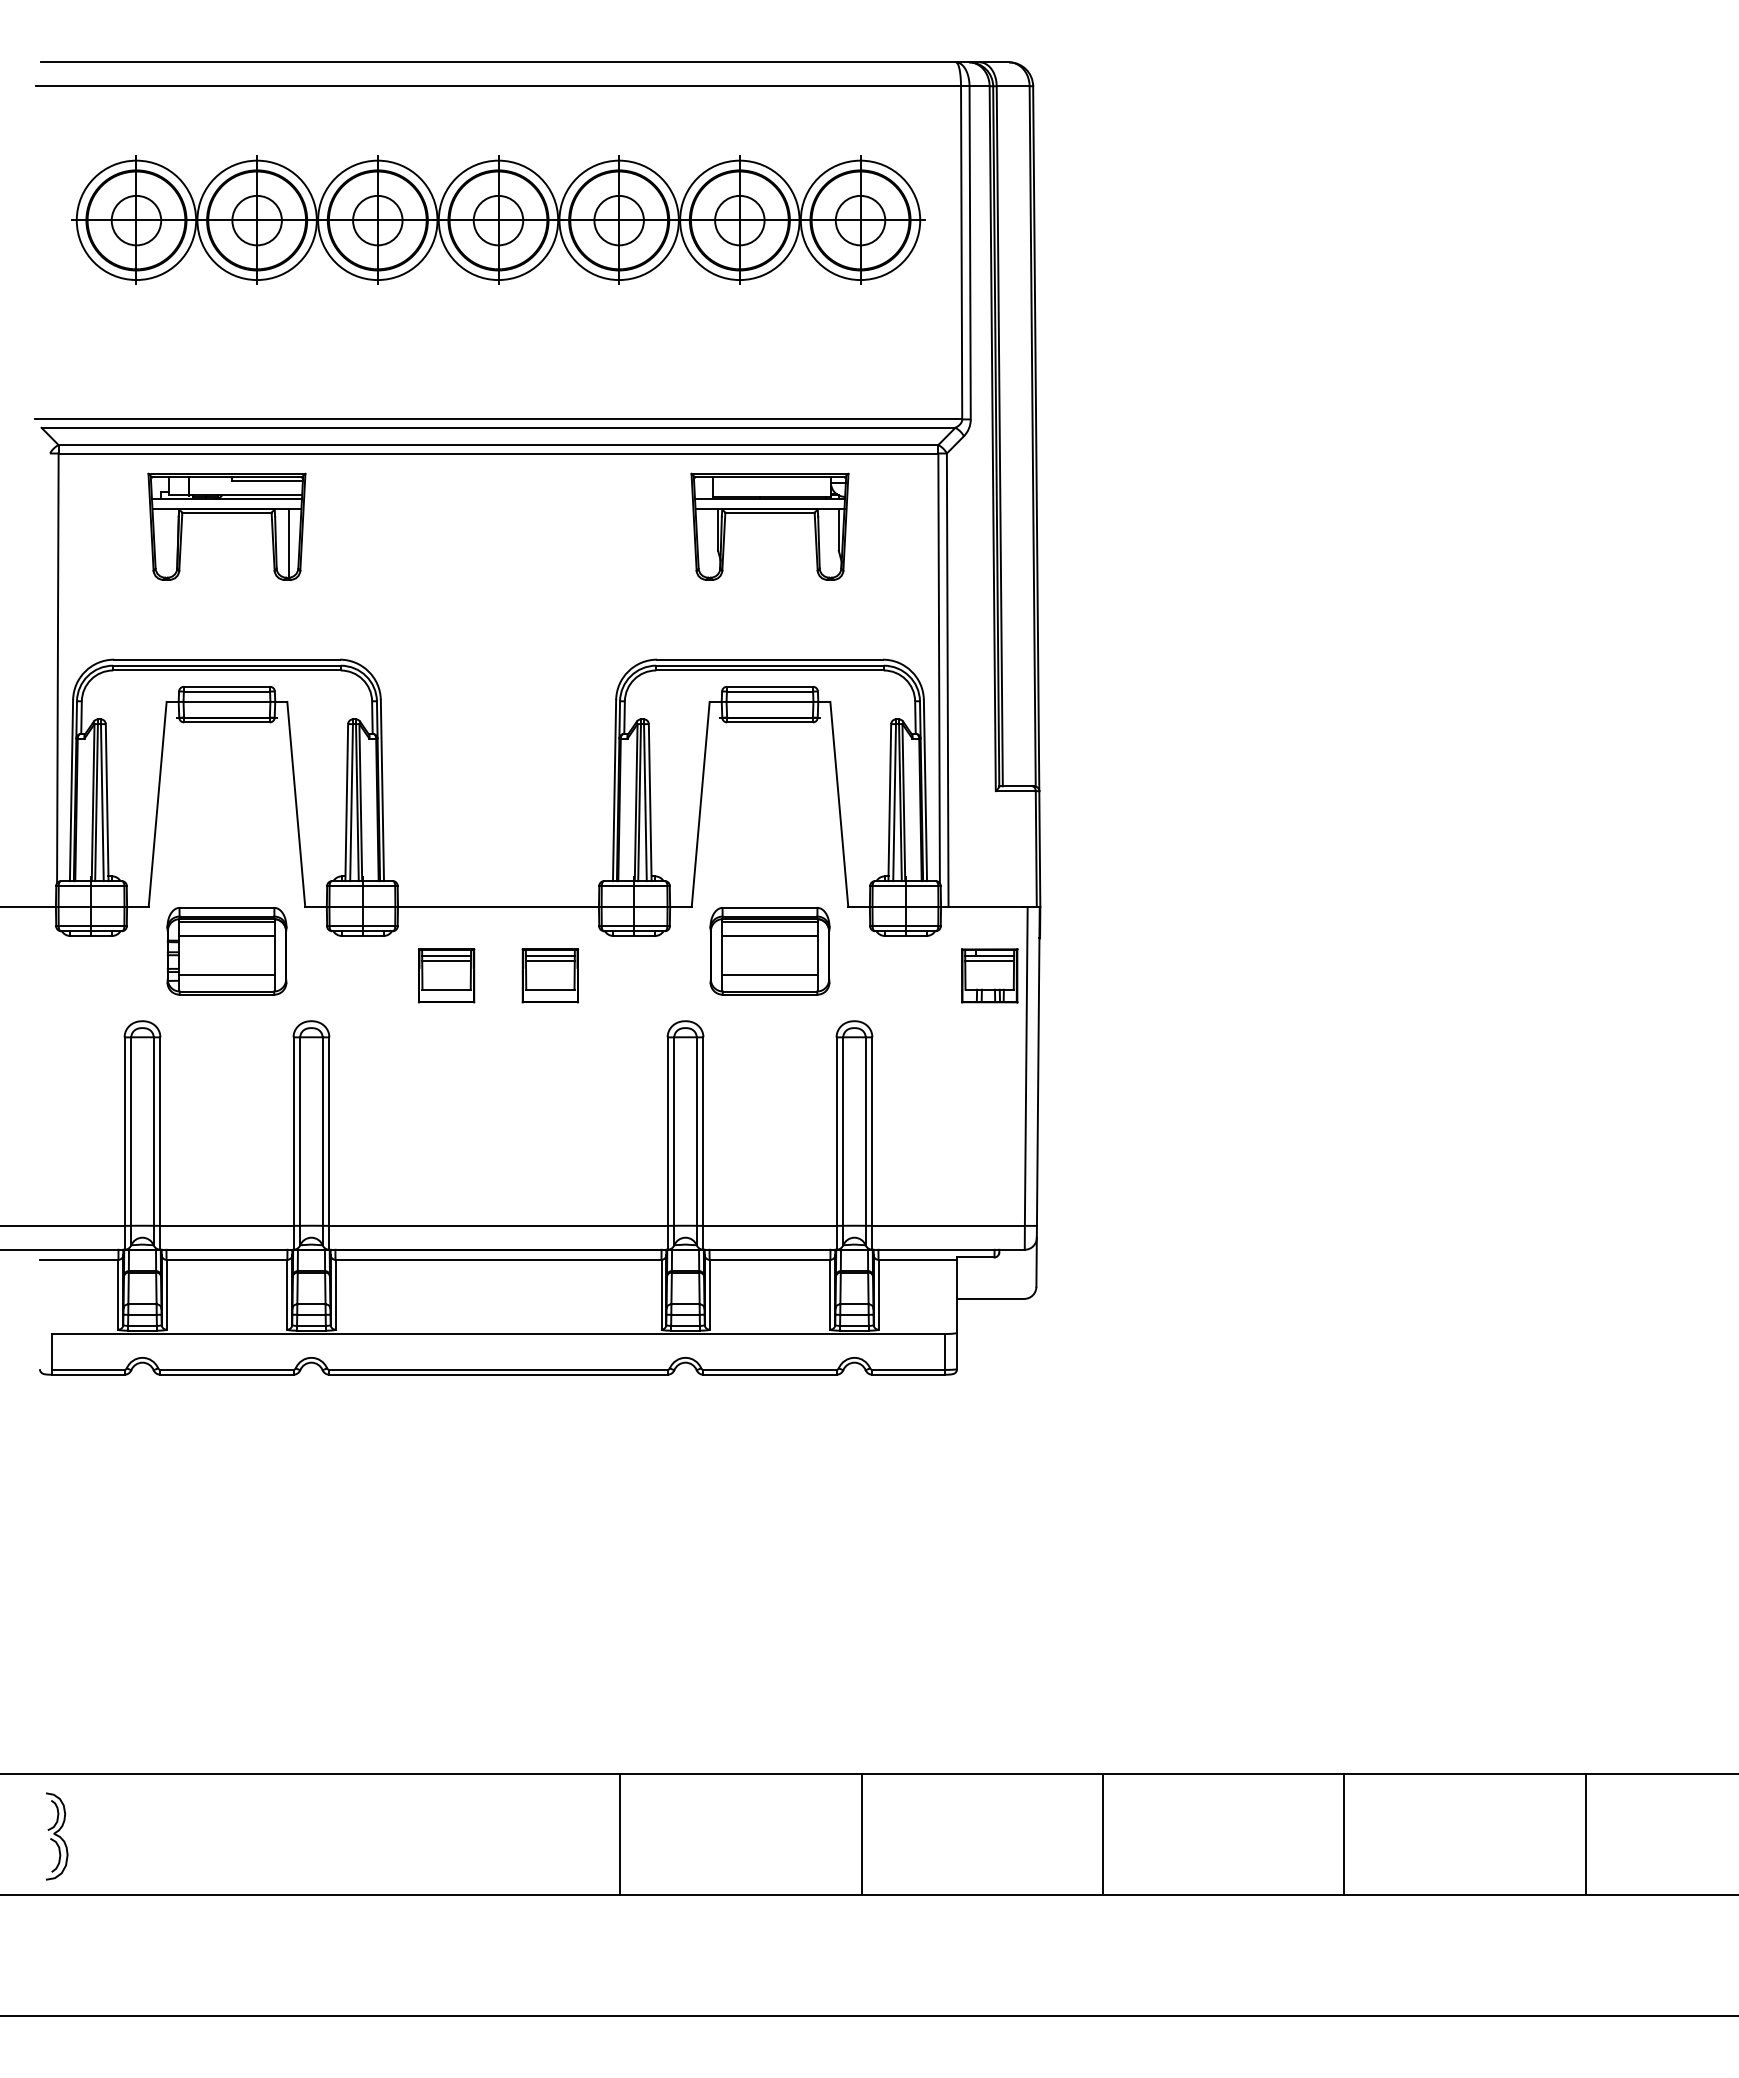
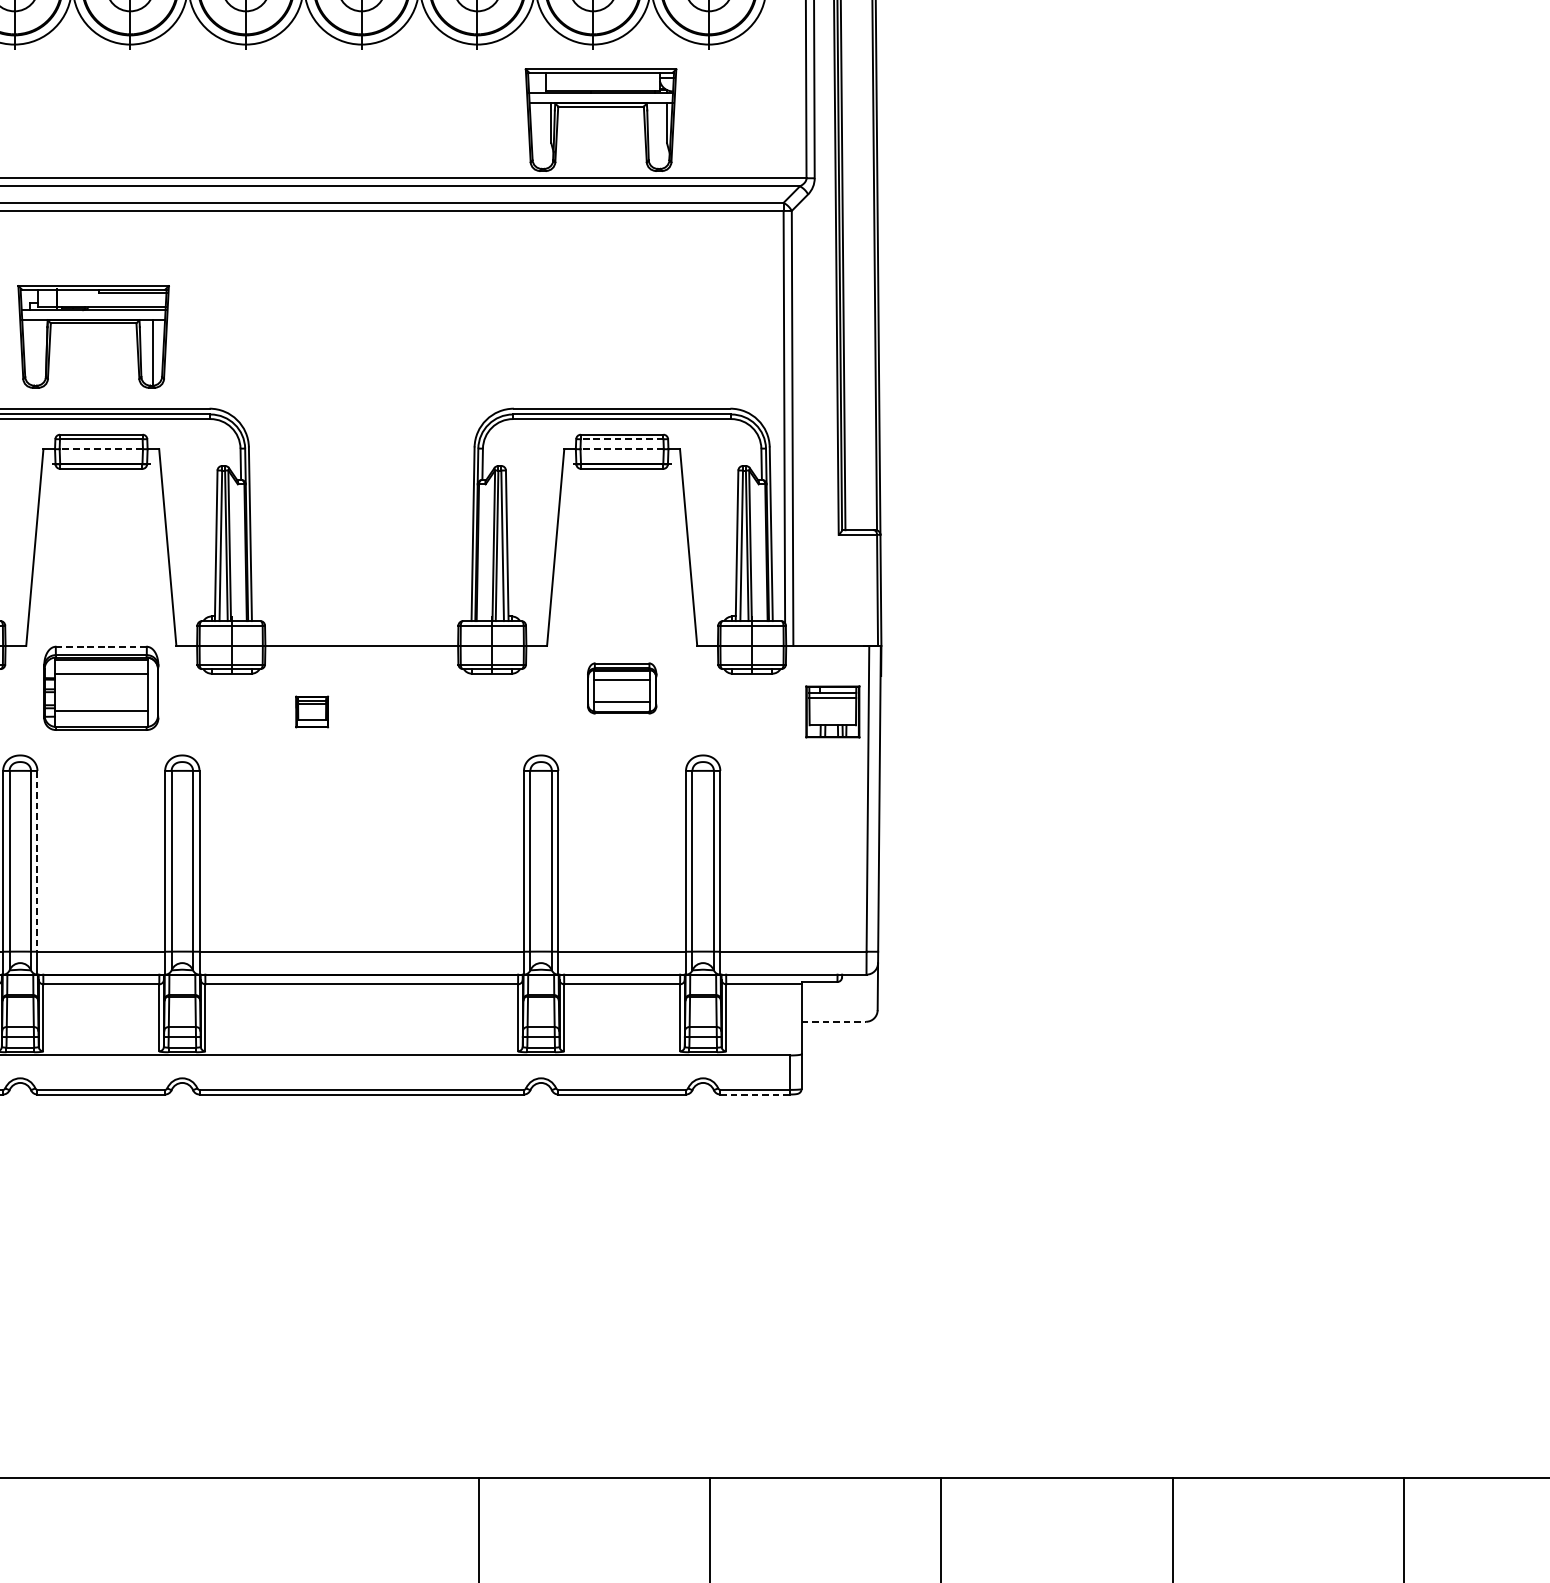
part: (226, 513) -> (93, 324), moved
part: (769, 513) -> (600, 107), moved
line: (769, 691) -> (621, 439), solid -> dashed
line: (226, 701) -> (100, 448), solid -> dashed
line: (769, 701) -> (621, 448), solid -> dashed
line: (226, 907) -> (100, 646), solid -> dashed
part: (769, 951) -> (621, 688), size x0.6
part: (446, 975) -> (311, 711), size x0.6
part: (550, 975) -> (411, 711), removed
line: (160, 1132) -> (37, 862), solid -> dashed
line: (990, 1298) -> (833, 1021), solid -> dashed
line: (908, 1374) -> (754, 1094), solid -> dashed

